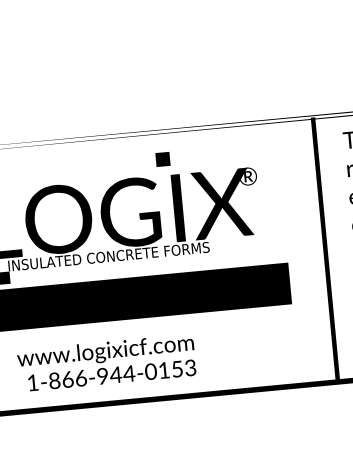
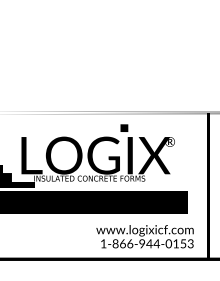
text: (105, 362) -> (144, 236), moved

